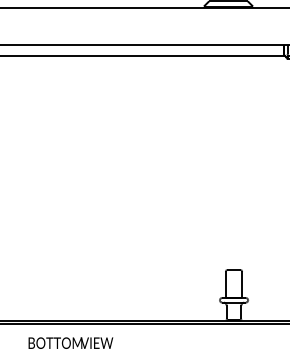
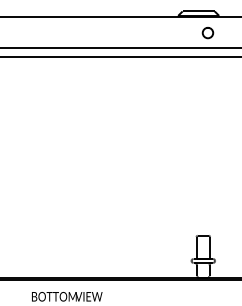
part: (239, 27) -> (207, 33), added

